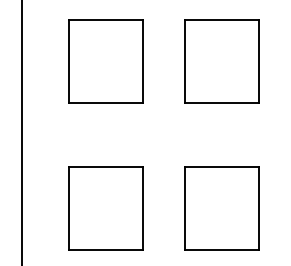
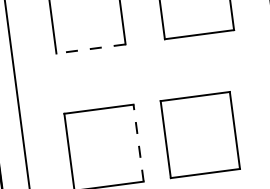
line: (105, 102) -> (90, 48), solid -> dashed
line: (143, 207) -> (138, 142), solid -> dashed
part: (221, 208) -> (199, 135), moved

